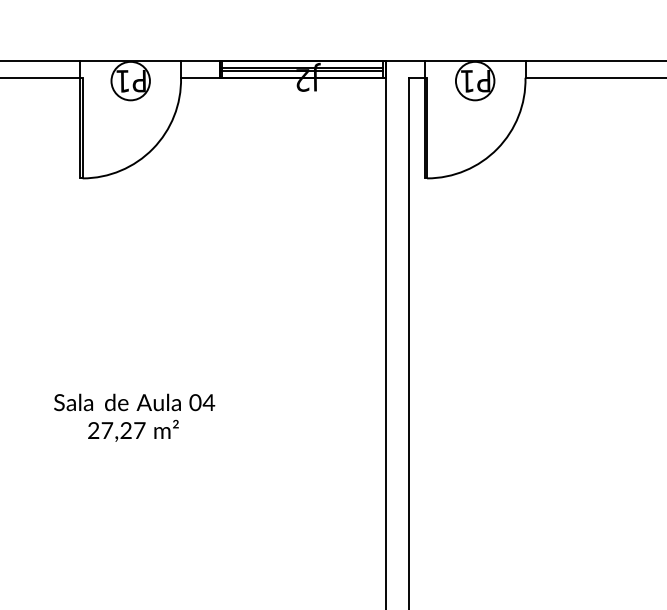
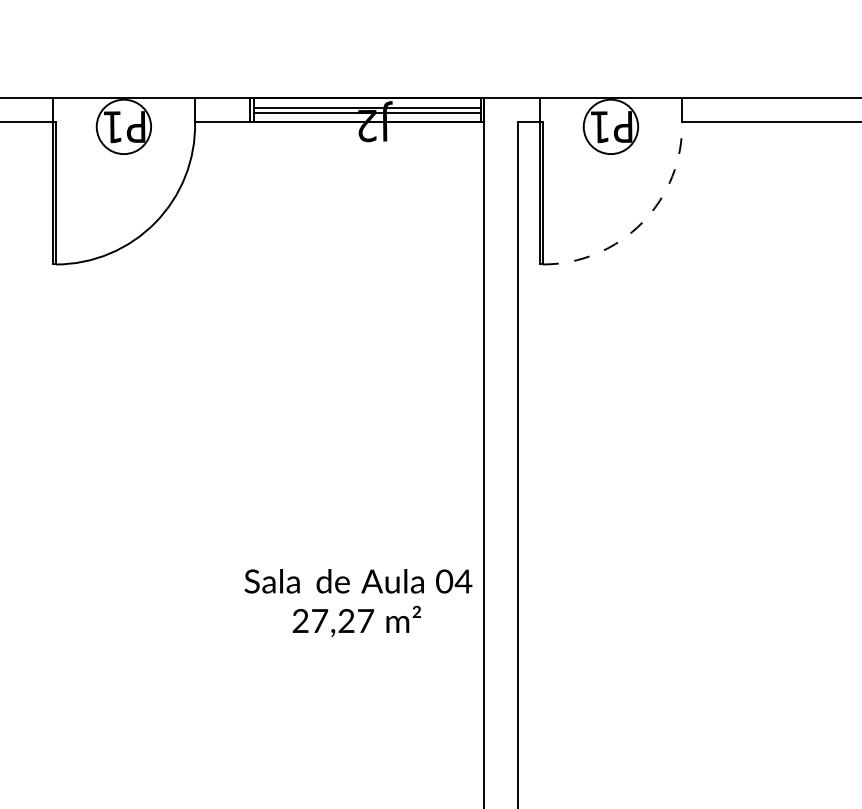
arc: (497, 148) -> (642, 222), solid -> dashed
text: (134, 417) -> (358, 602), moved

